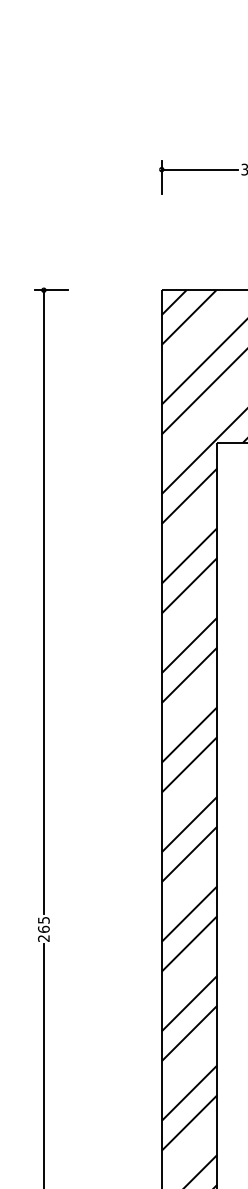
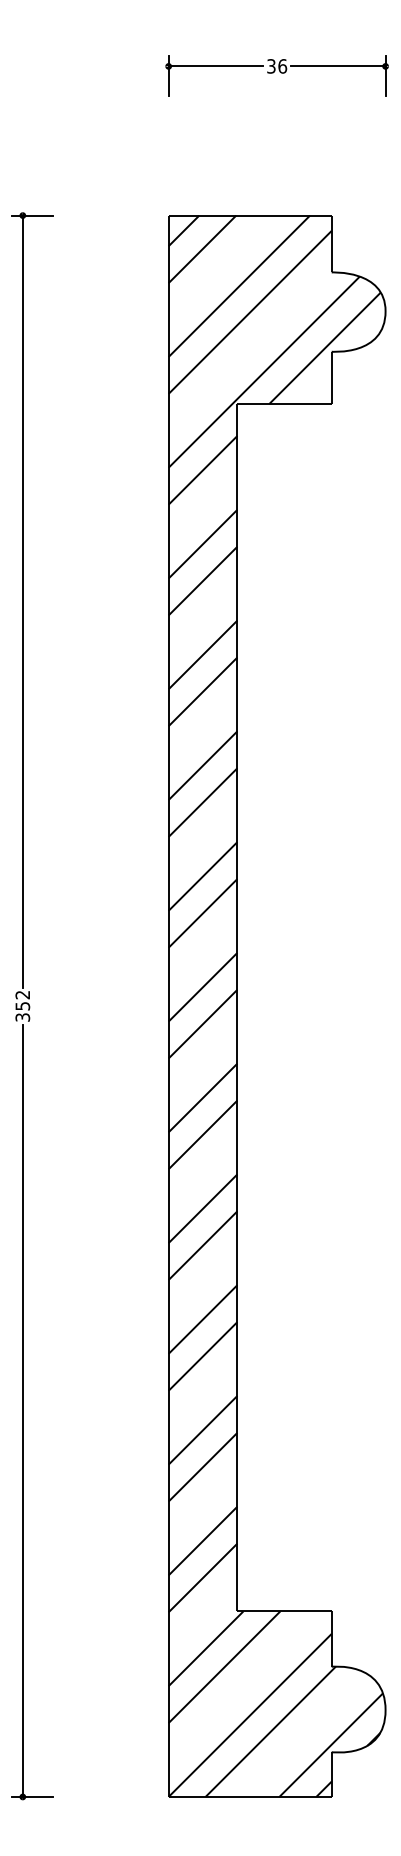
text: (43, 929) -> (22, 1006), 265 -> 352

